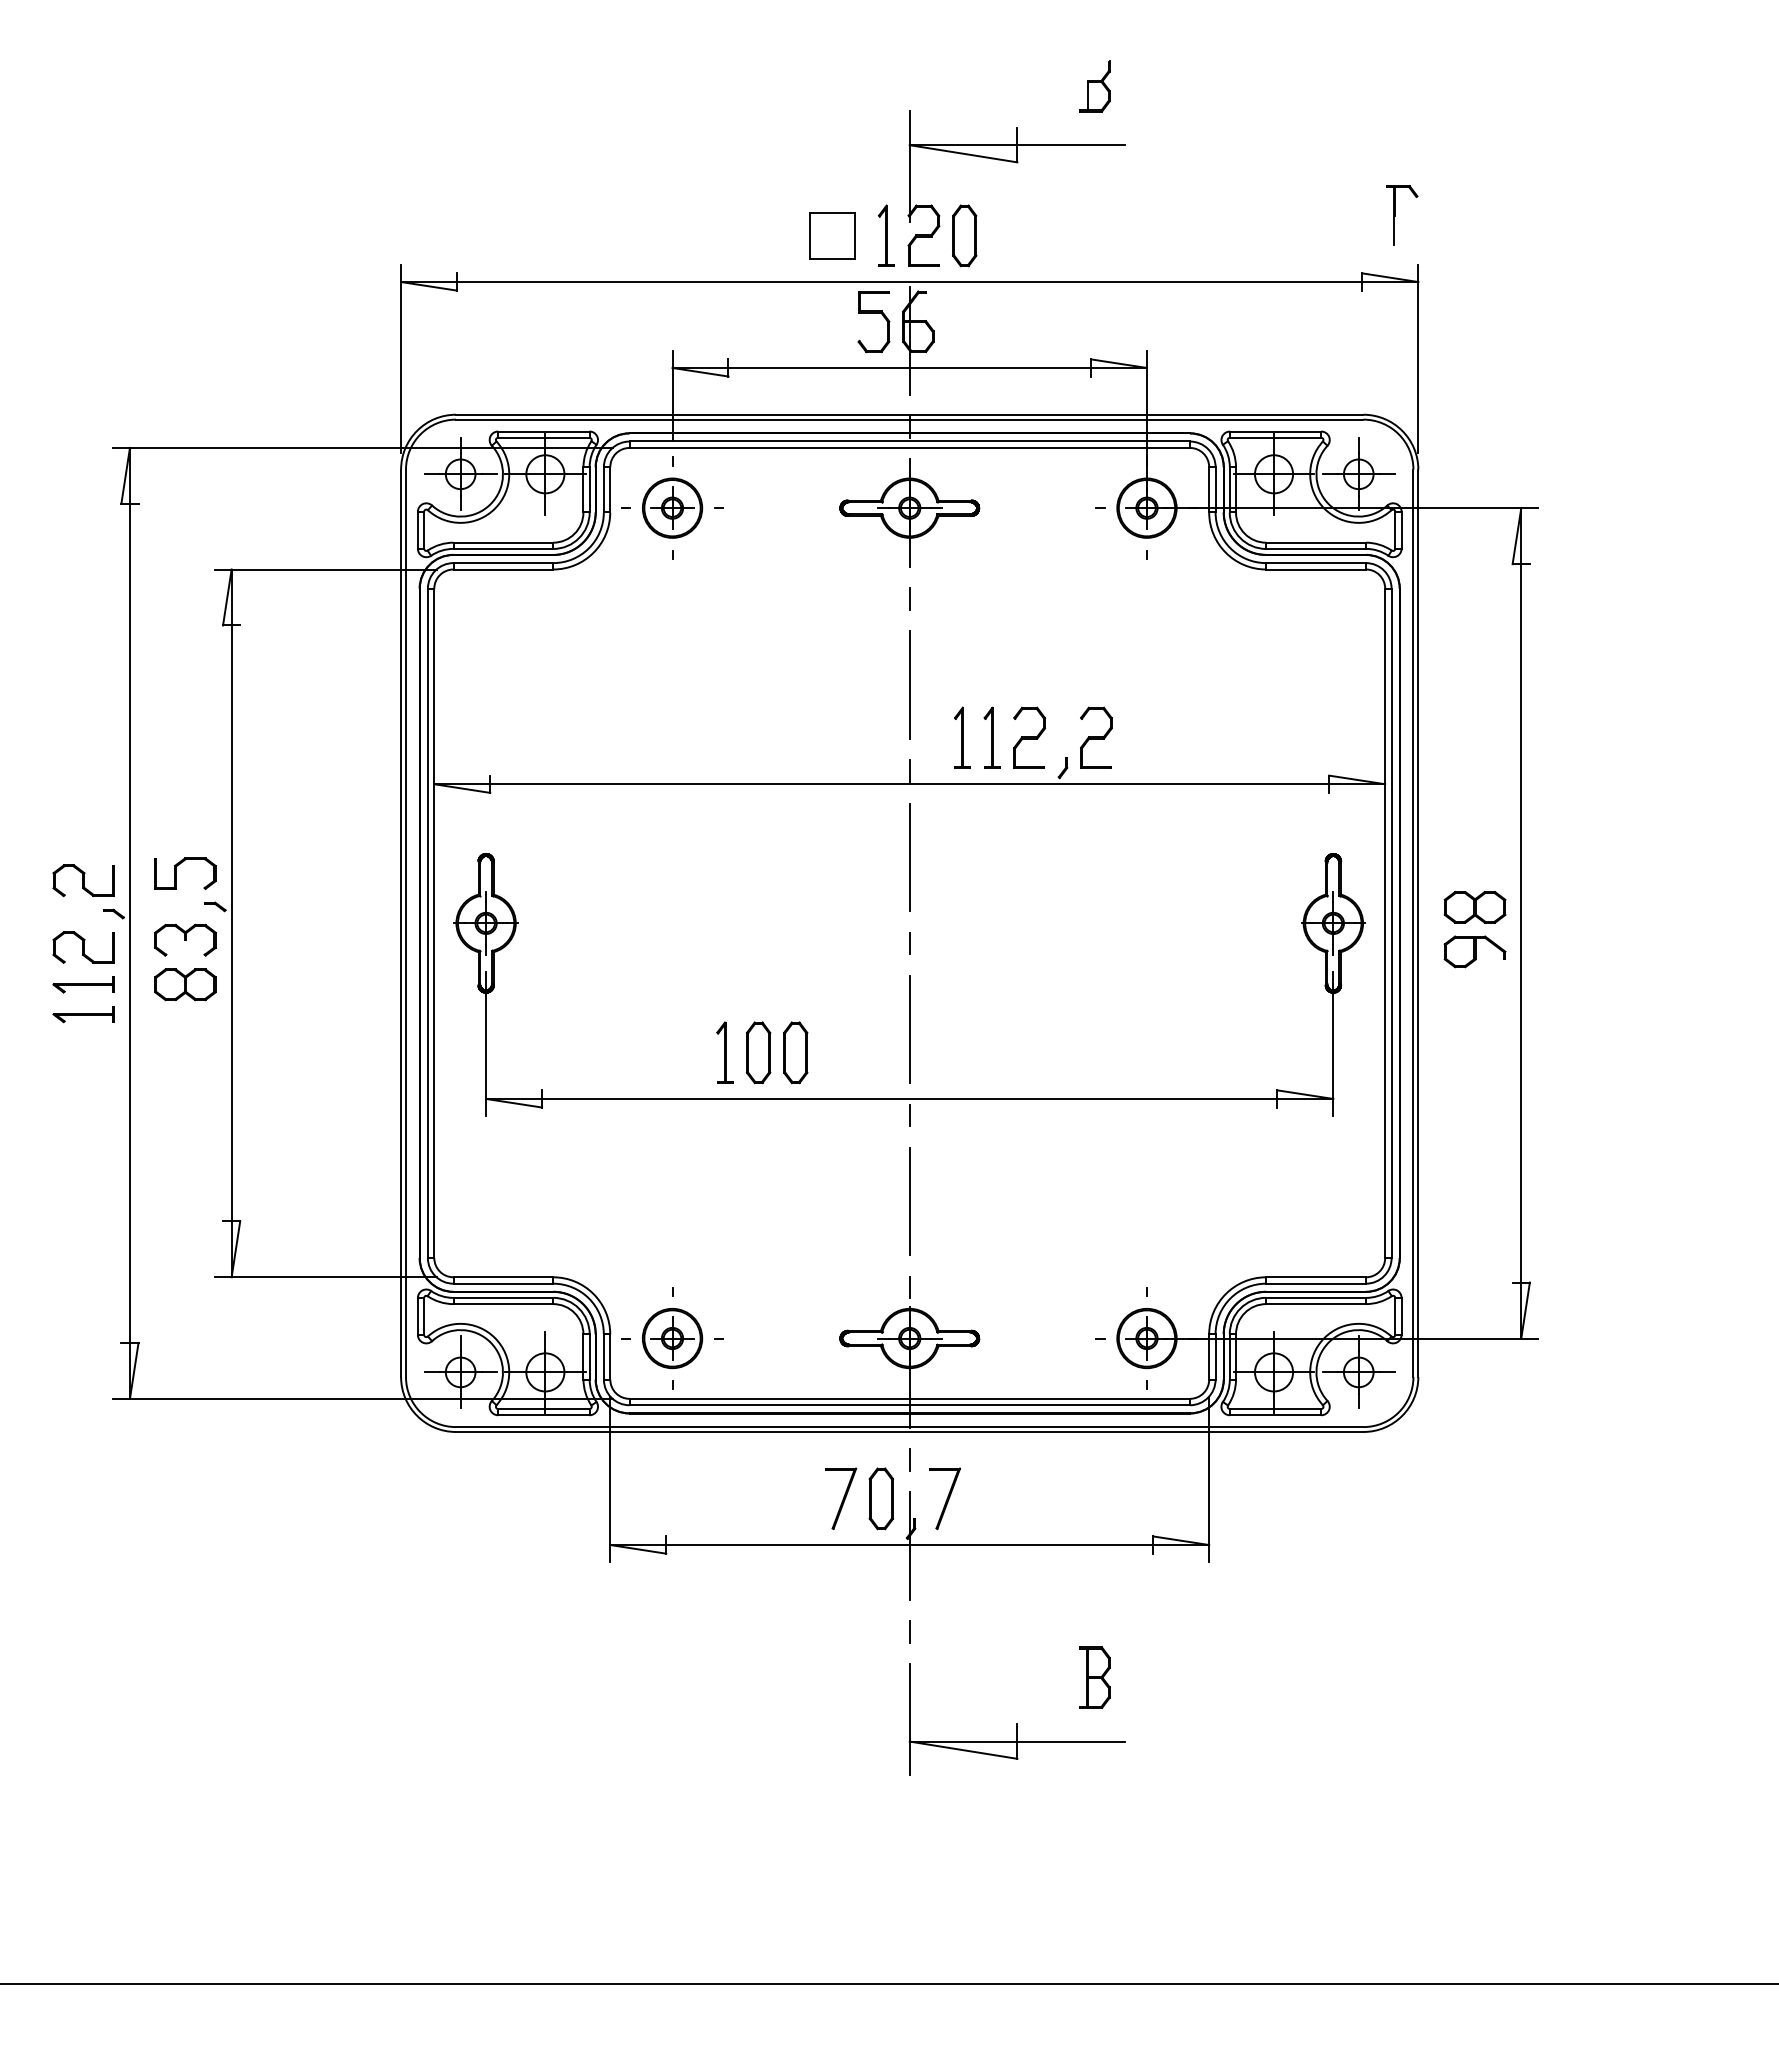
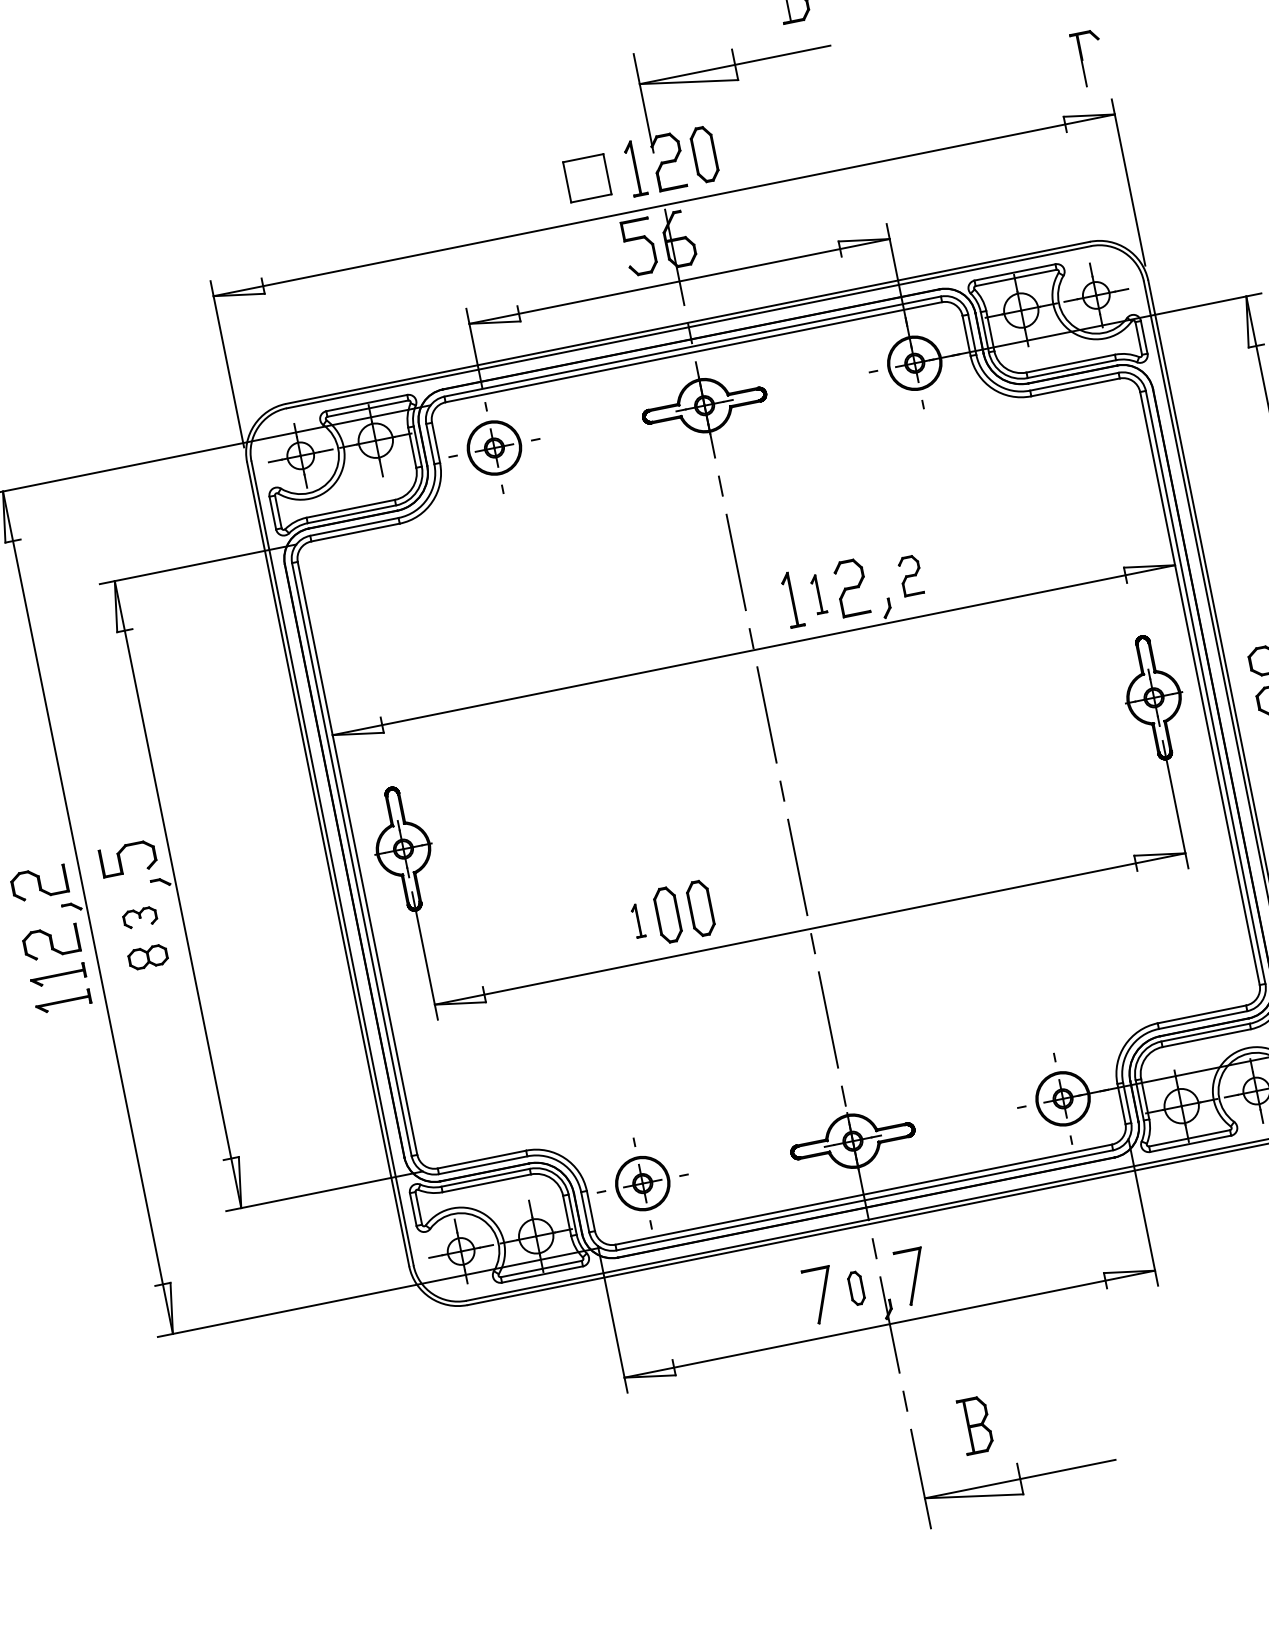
part: (991, 737) -> (817, 594), size x0.7
part: (1096, 737) -> (911, 575), size x0.7
part: (185, 939) -> (140, 917), size x0.6
part: (185, 984) -> (148, 956), size x0.7
part: (724, 1052) -> (637, 920), size x0.6
part: (881, 1498) -> (856, 1287), size x0.6
part: (1094, 1677) -> (975, 1425), moved

